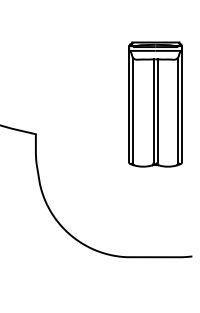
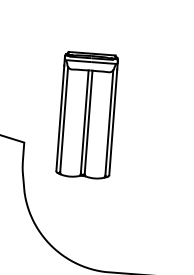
part: (155, 104) -> (87, 115), moved

